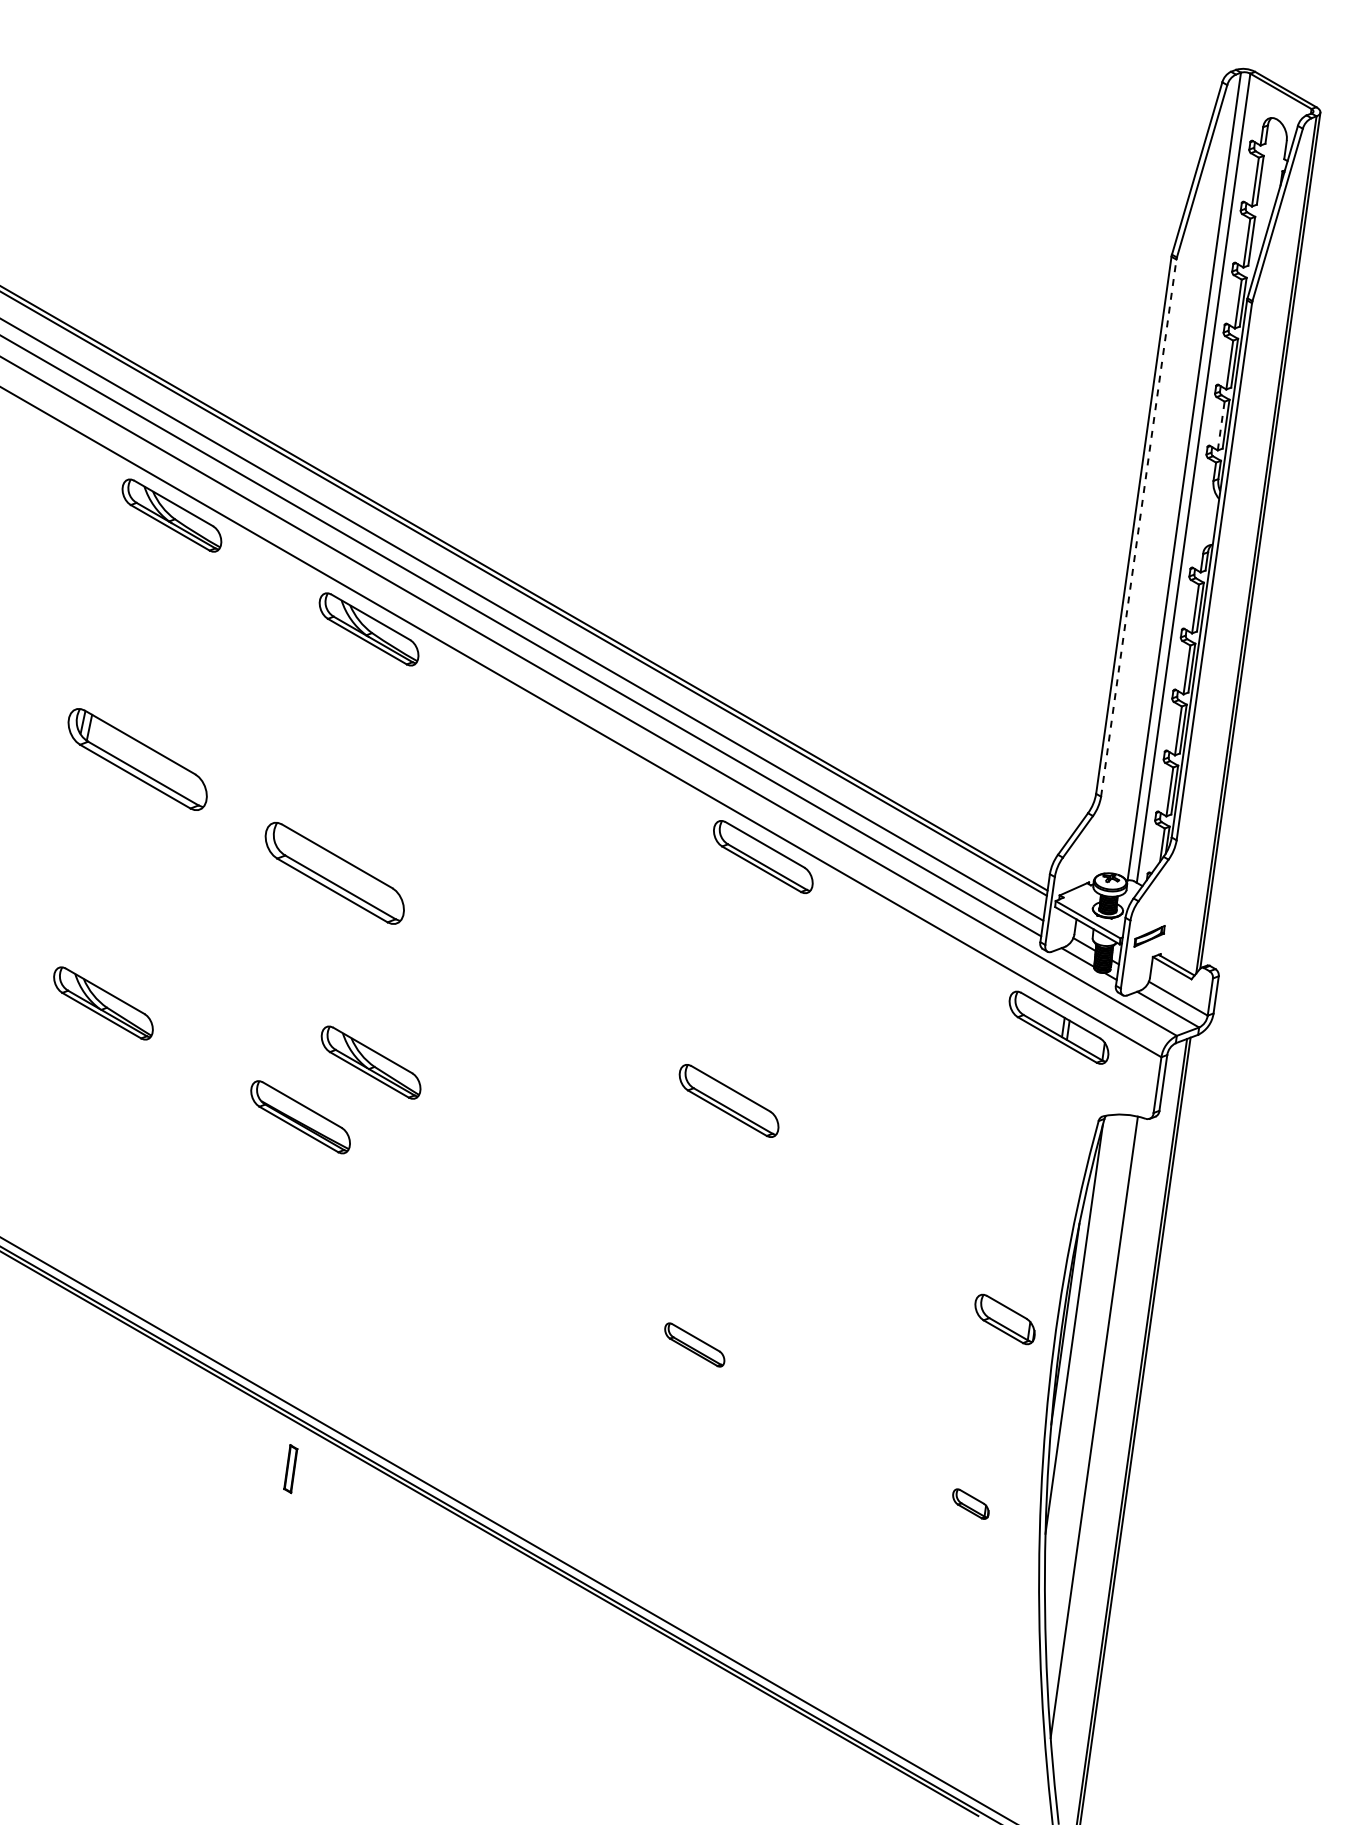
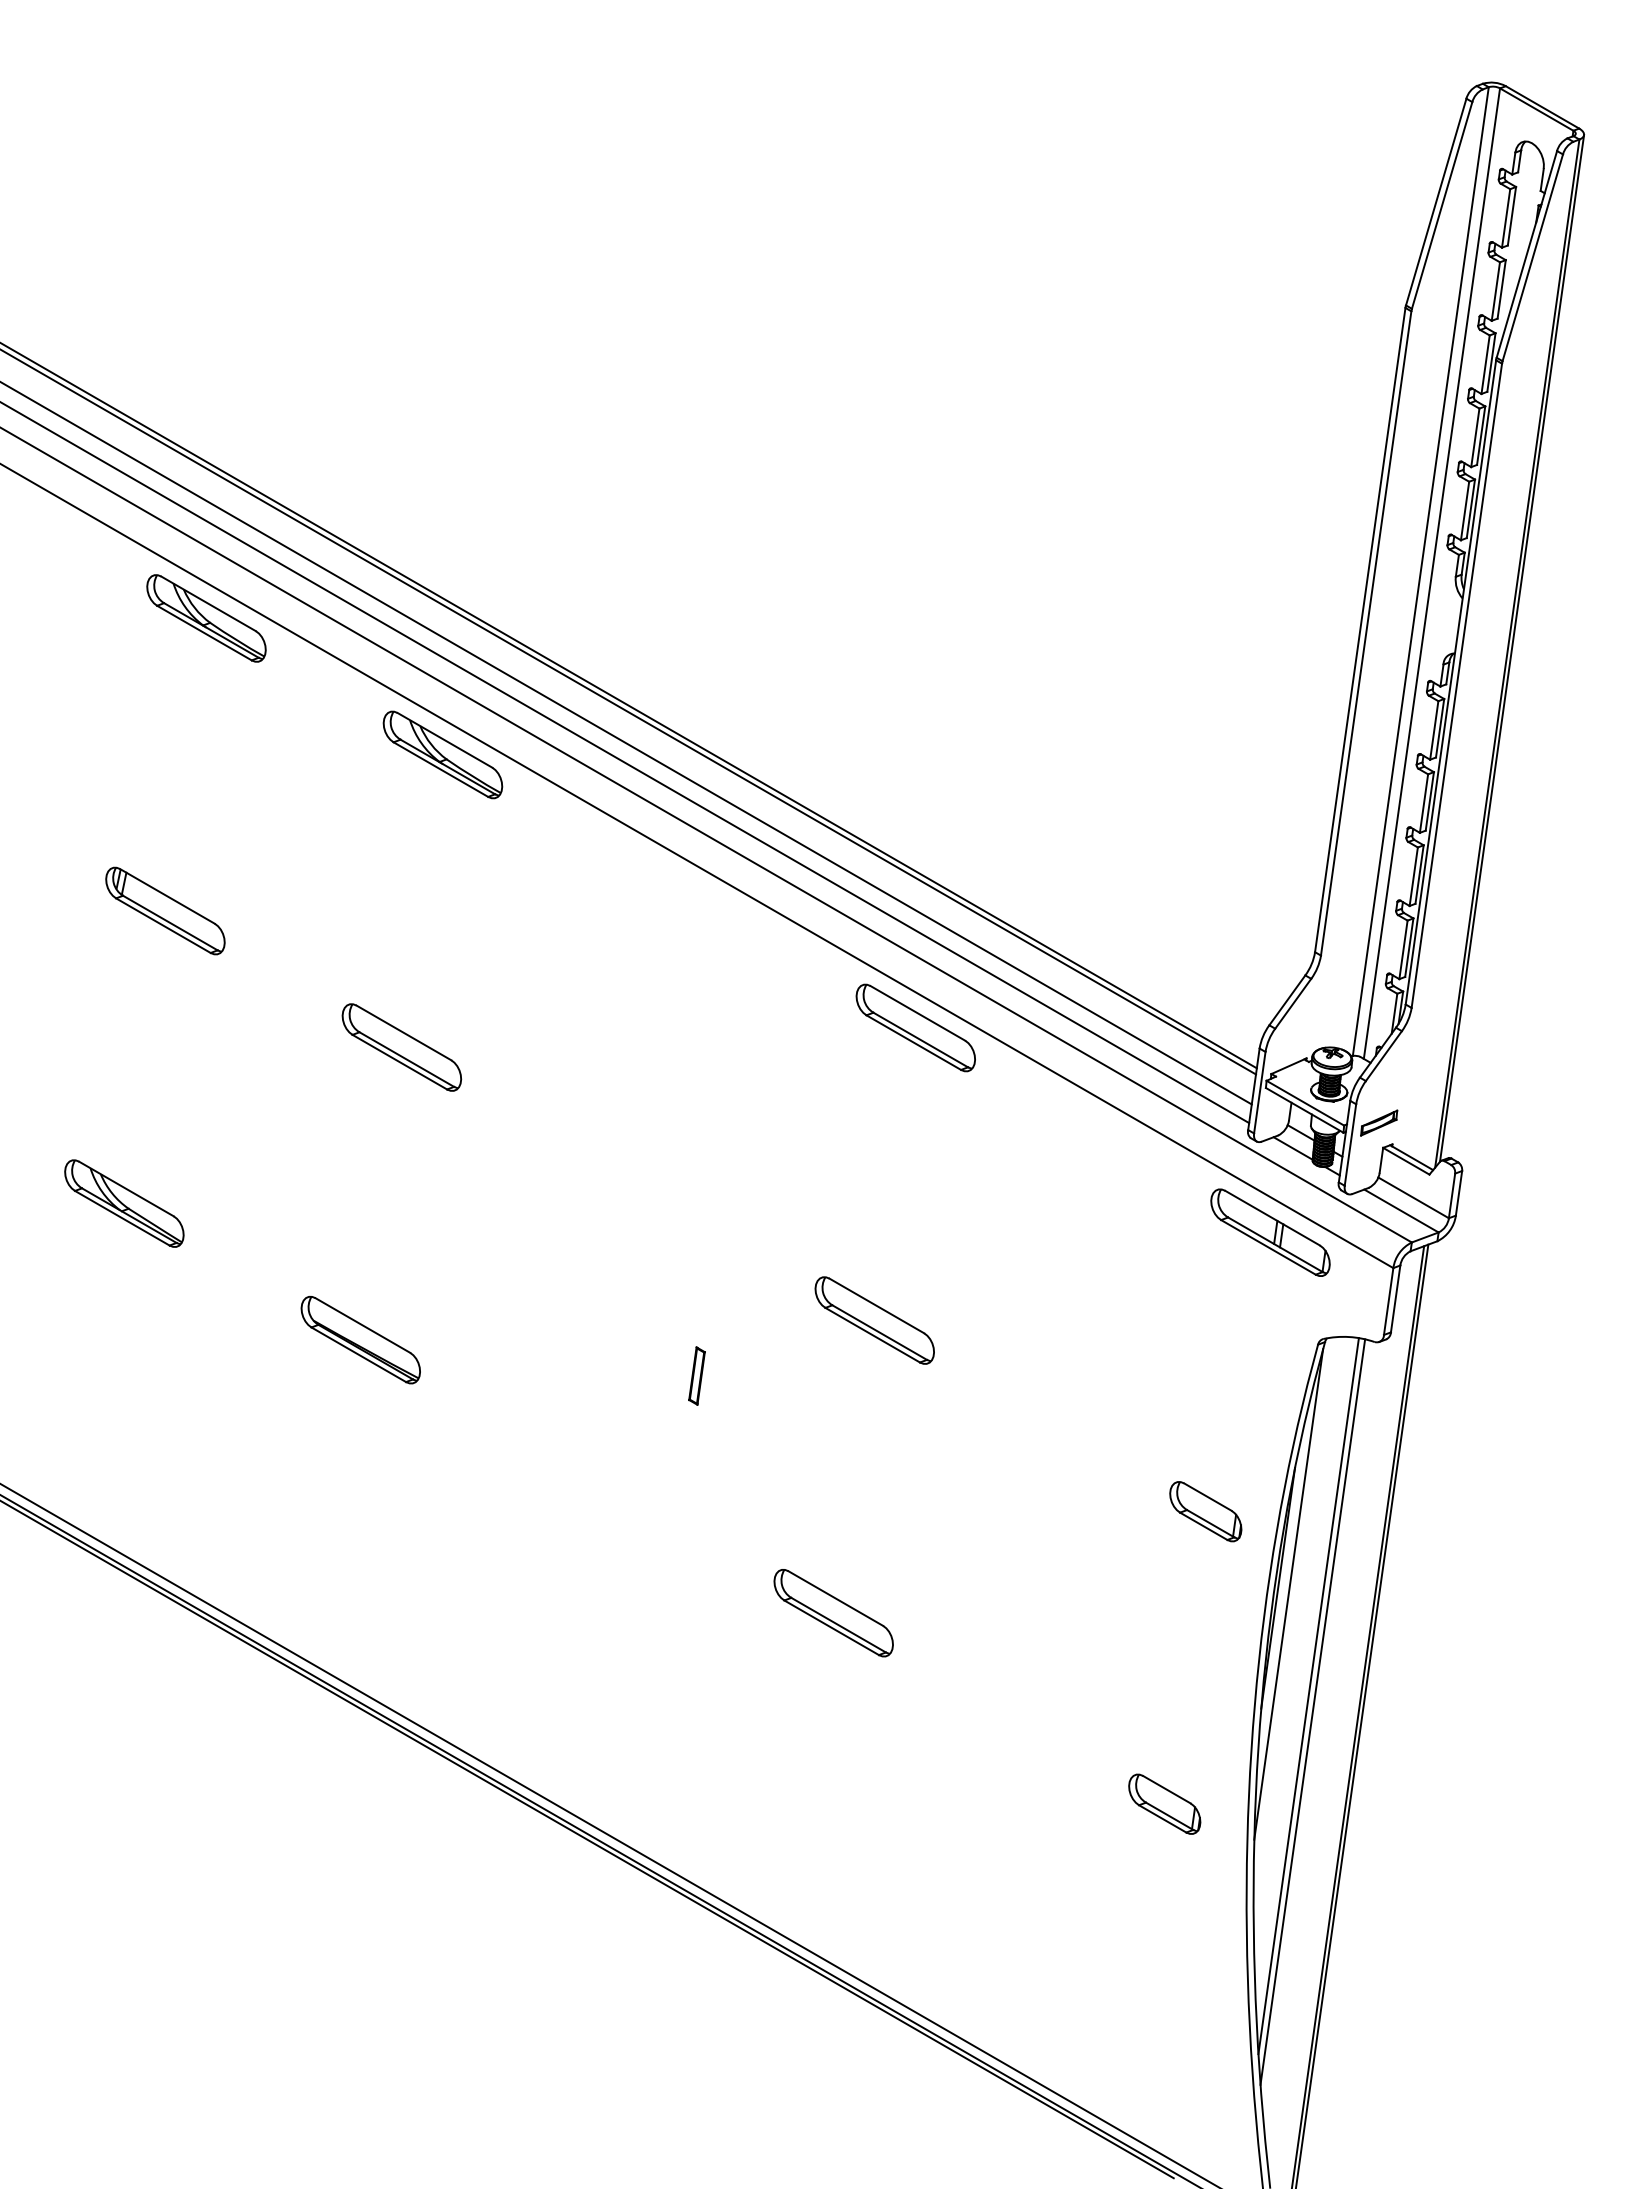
line: (1221, 426) -> (1465, 511), dashed -> solid
line: (1139, 527) -> (1366, 632), dashed -> solid
part: (137, 759) -> (165, 910), size x0.71
part: (334, 873) -> (401, 1047), size x0.71
part: (371, 1062) -> (445, 1274), removed
part: (1004, 1319) -> (1205, 1511), moved
part: (694, 1345) -> (833, 1613), size x1.67
line: (1090, 1414) -> (1308, 1696), added
part: (290, 1468) -> (696, 1375), moved
part: (970, 1503) -> (1164, 1803), size x1.67

